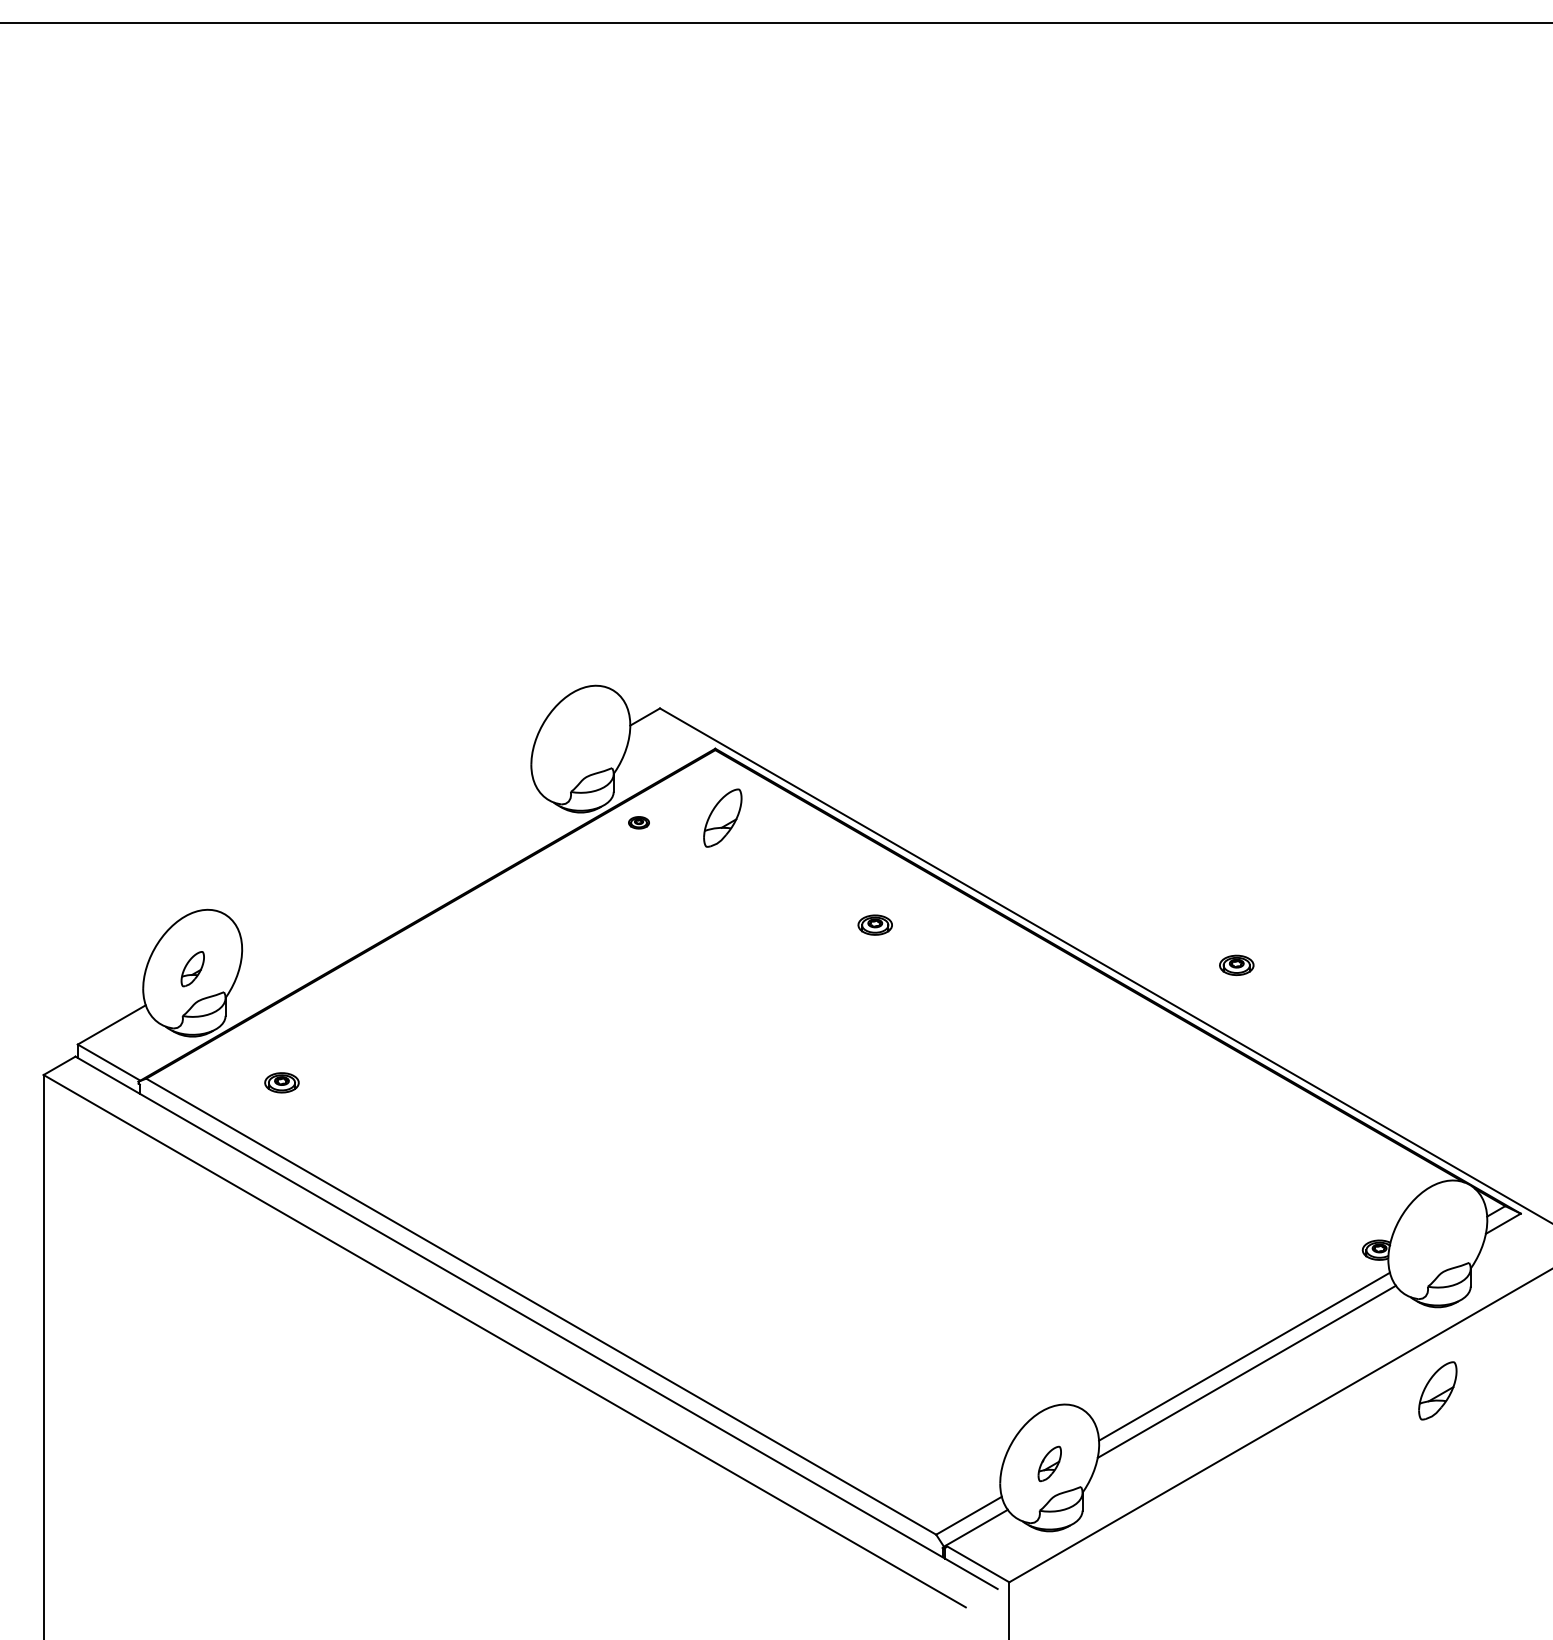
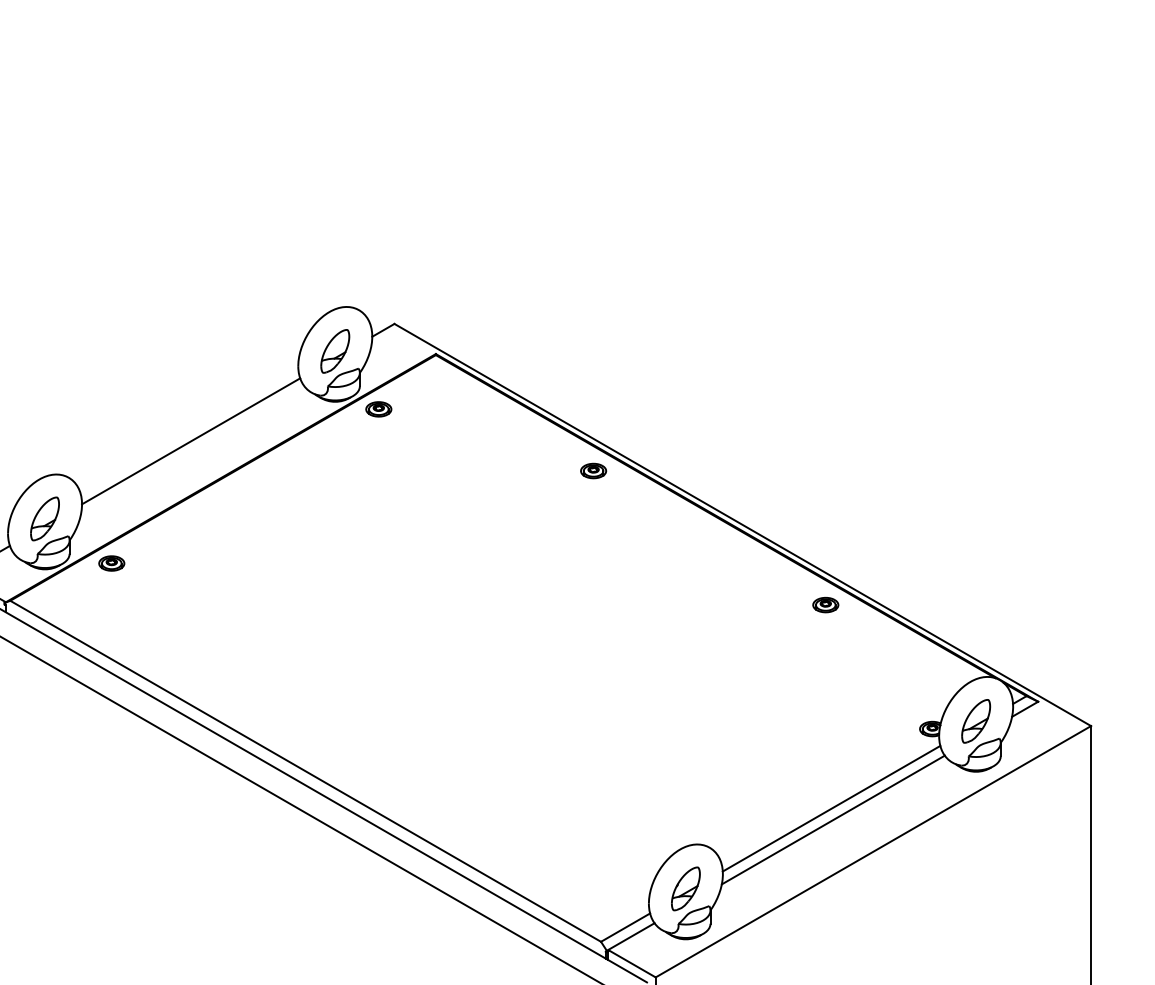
part: (722, 817) -> (335, 350), moved
part: (638, 822) -> (378, 409), size x1.67
line: (387, 865) -> (190, 441), added
part: (874, 924) -> (593, 470), moved
part: (1236, 964) -> (825, 604), moved
part: (192, 968) -> (44, 518), size x1.67
part: (281, 1082) -> (111, 563), moved
part: (1437, 1390) -> (975, 721), moved
part: (1049, 1463) -> (685, 888), size x1.67

